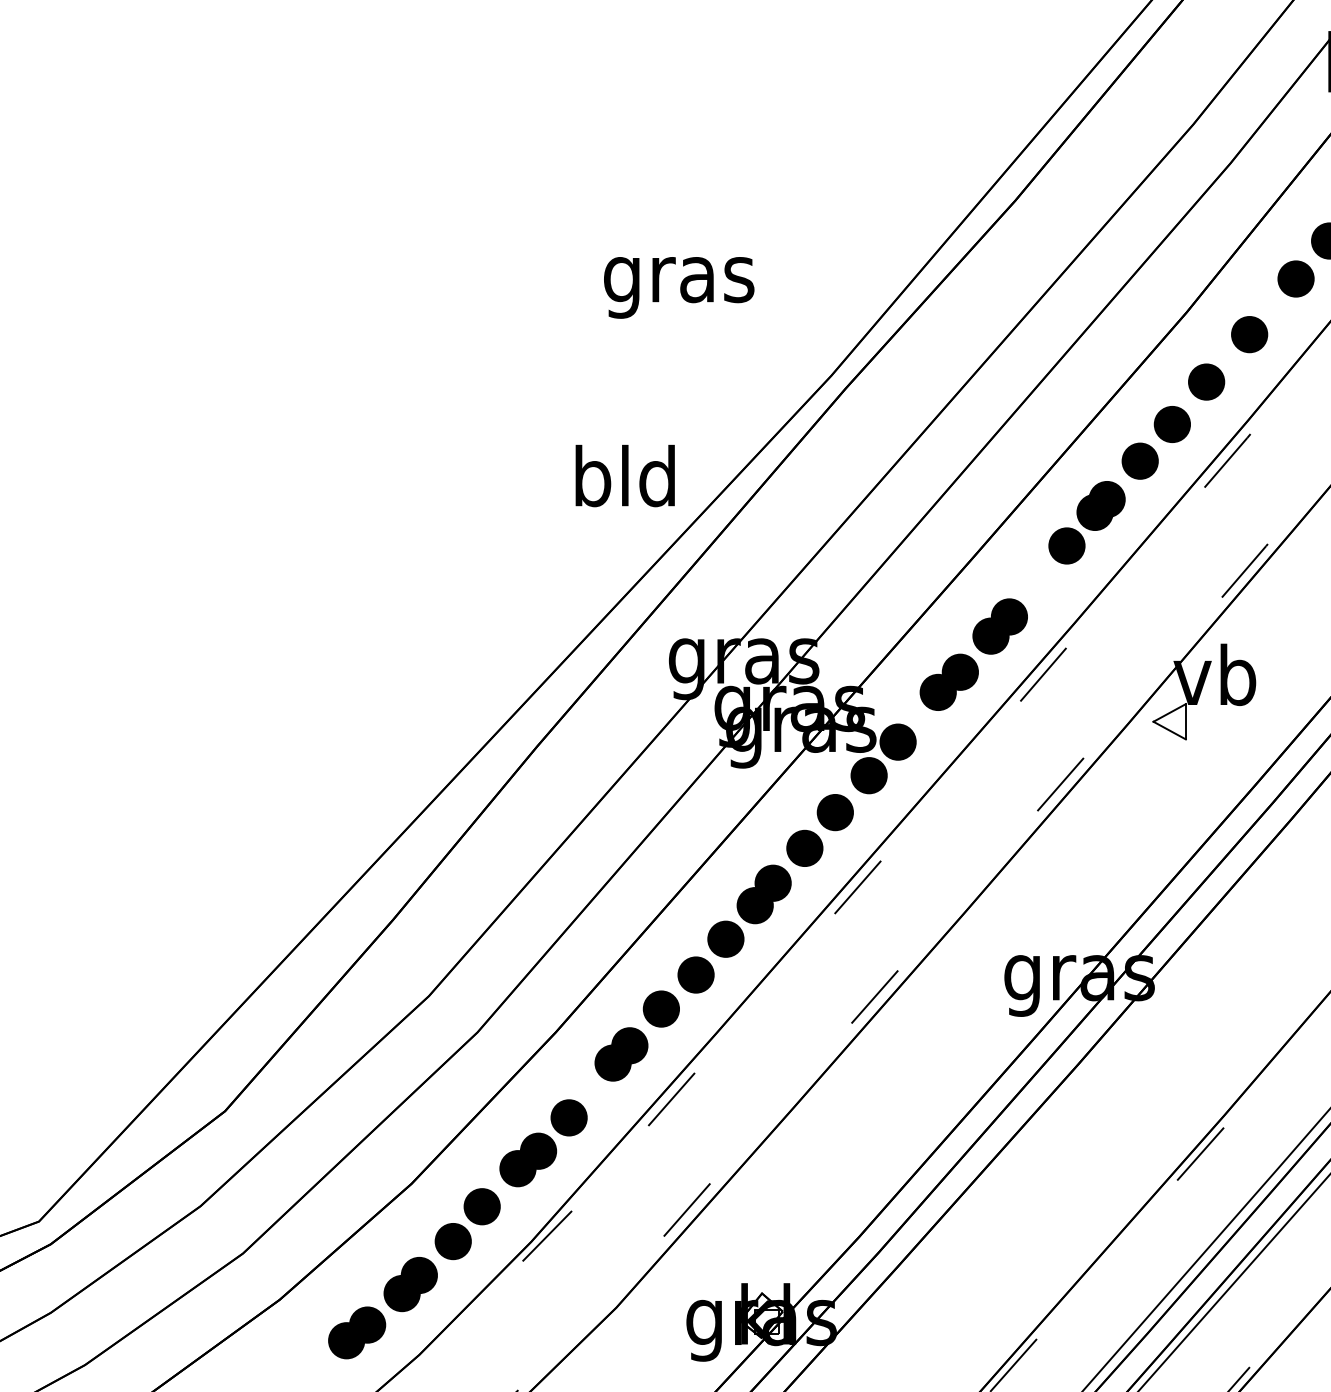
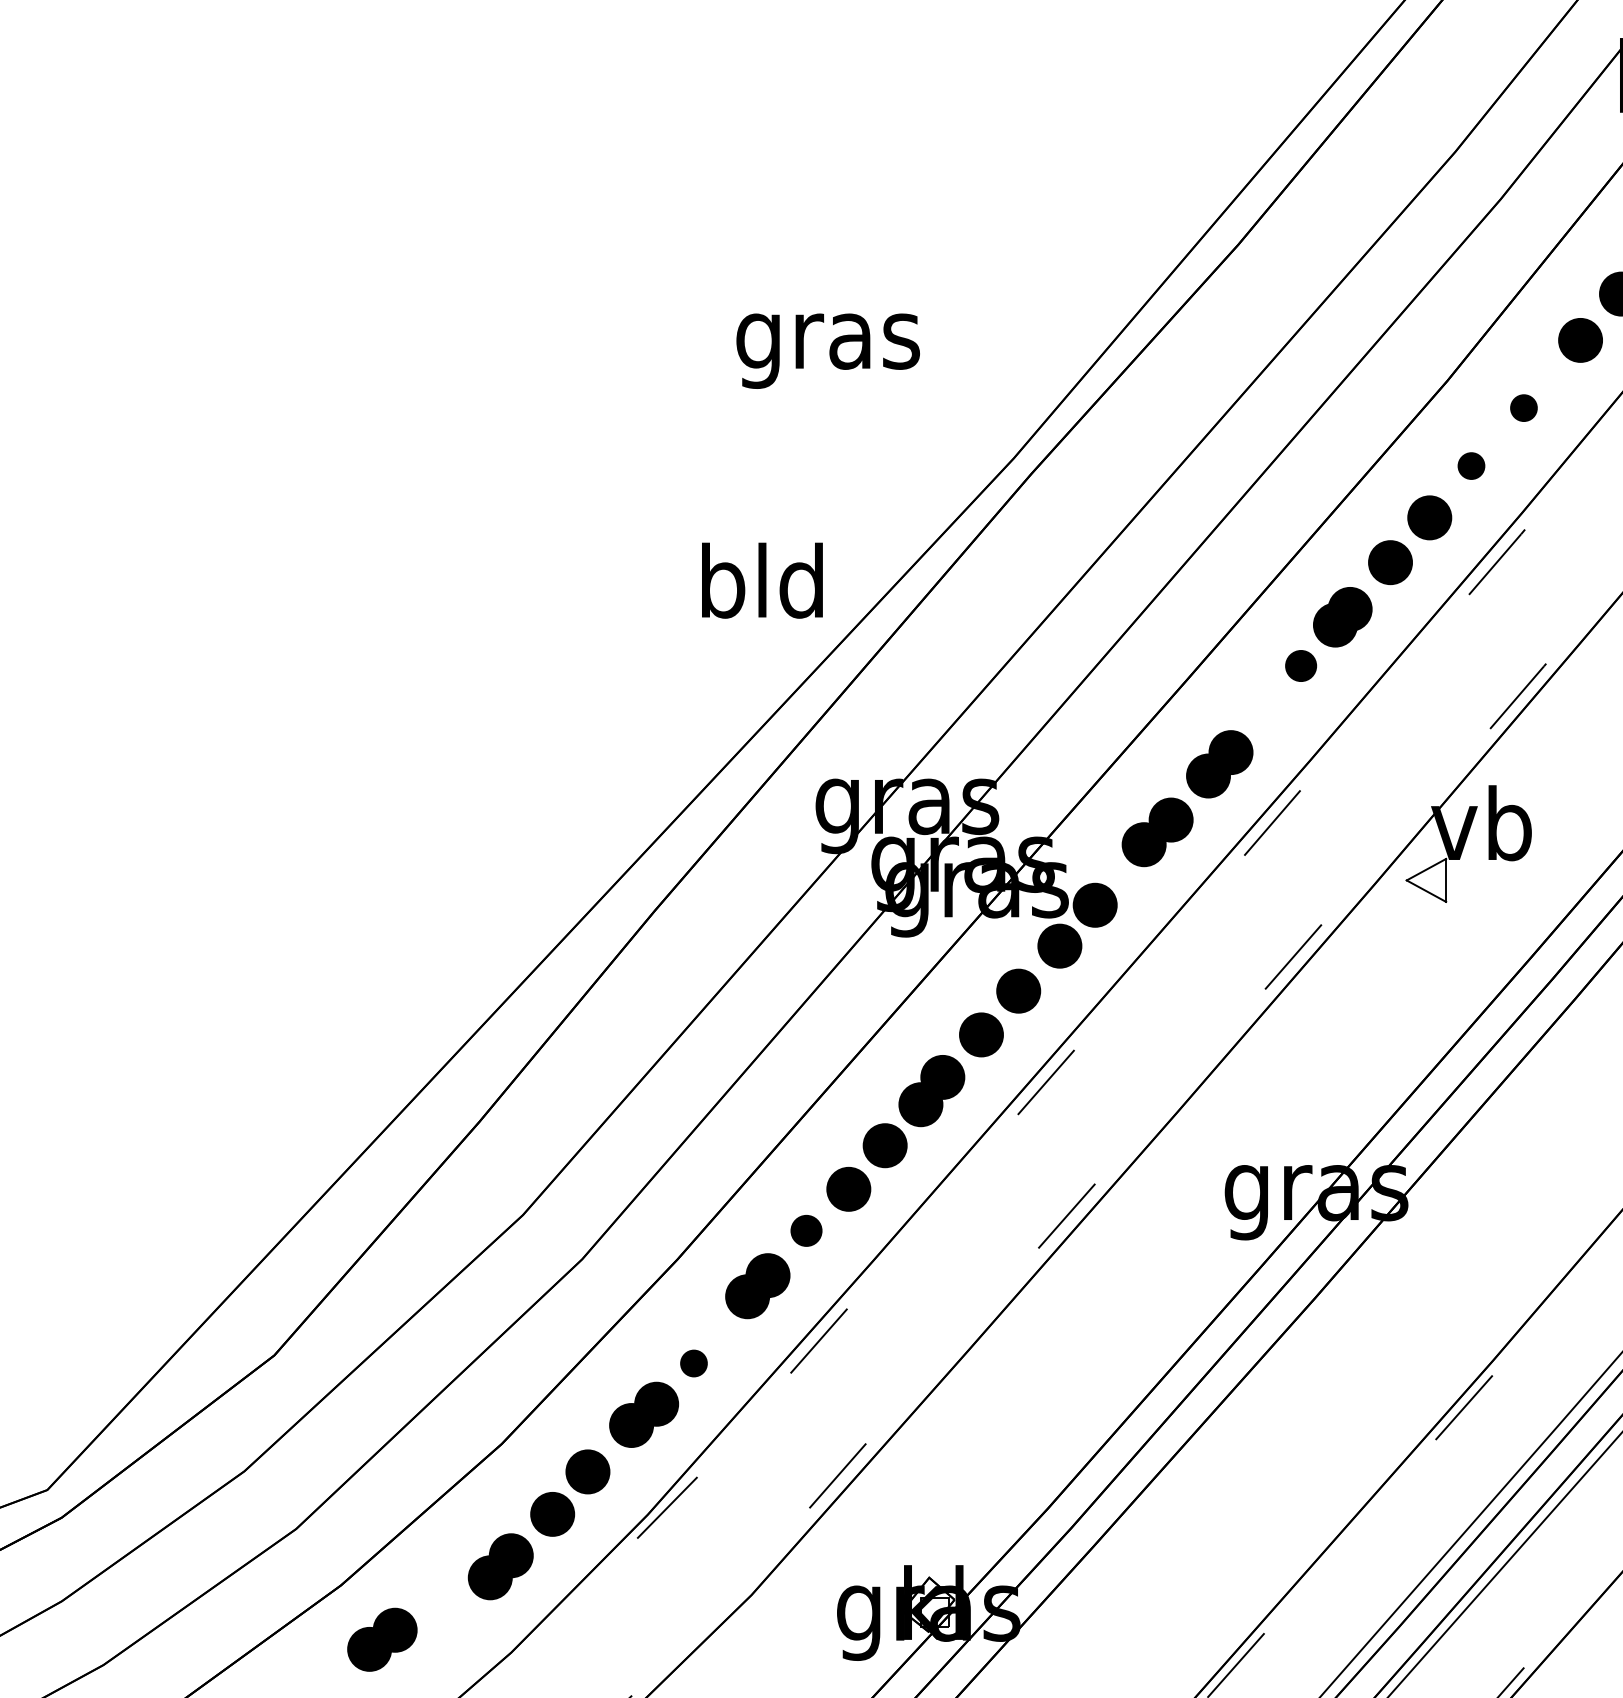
part: (1249, 334) -> (1523, 407), size x0.6
part: (1206, 381) -> (1471, 465), size x0.6
part: (1066, 545) -> (1300, 665), size x0.7
part: (661, 1008) -> (806, 1230), size x0.7
part: (568, 1117) -> (693, 1363), size x0.6
part: (357, 1332) -> (382, 1639), moved

